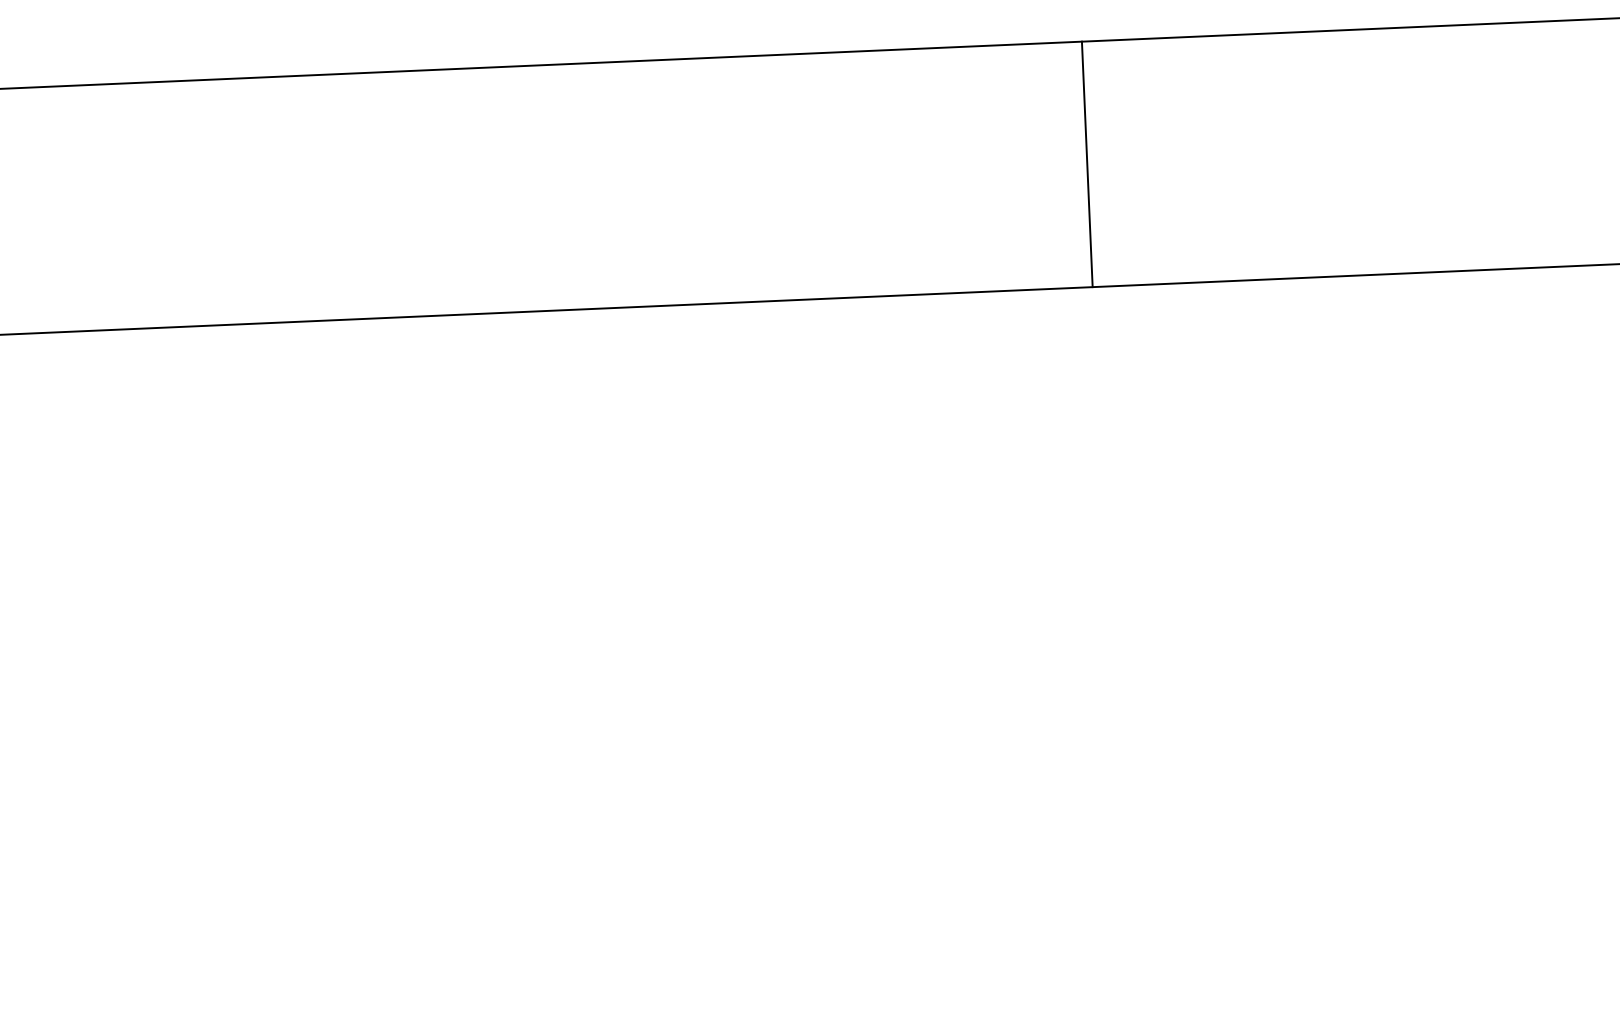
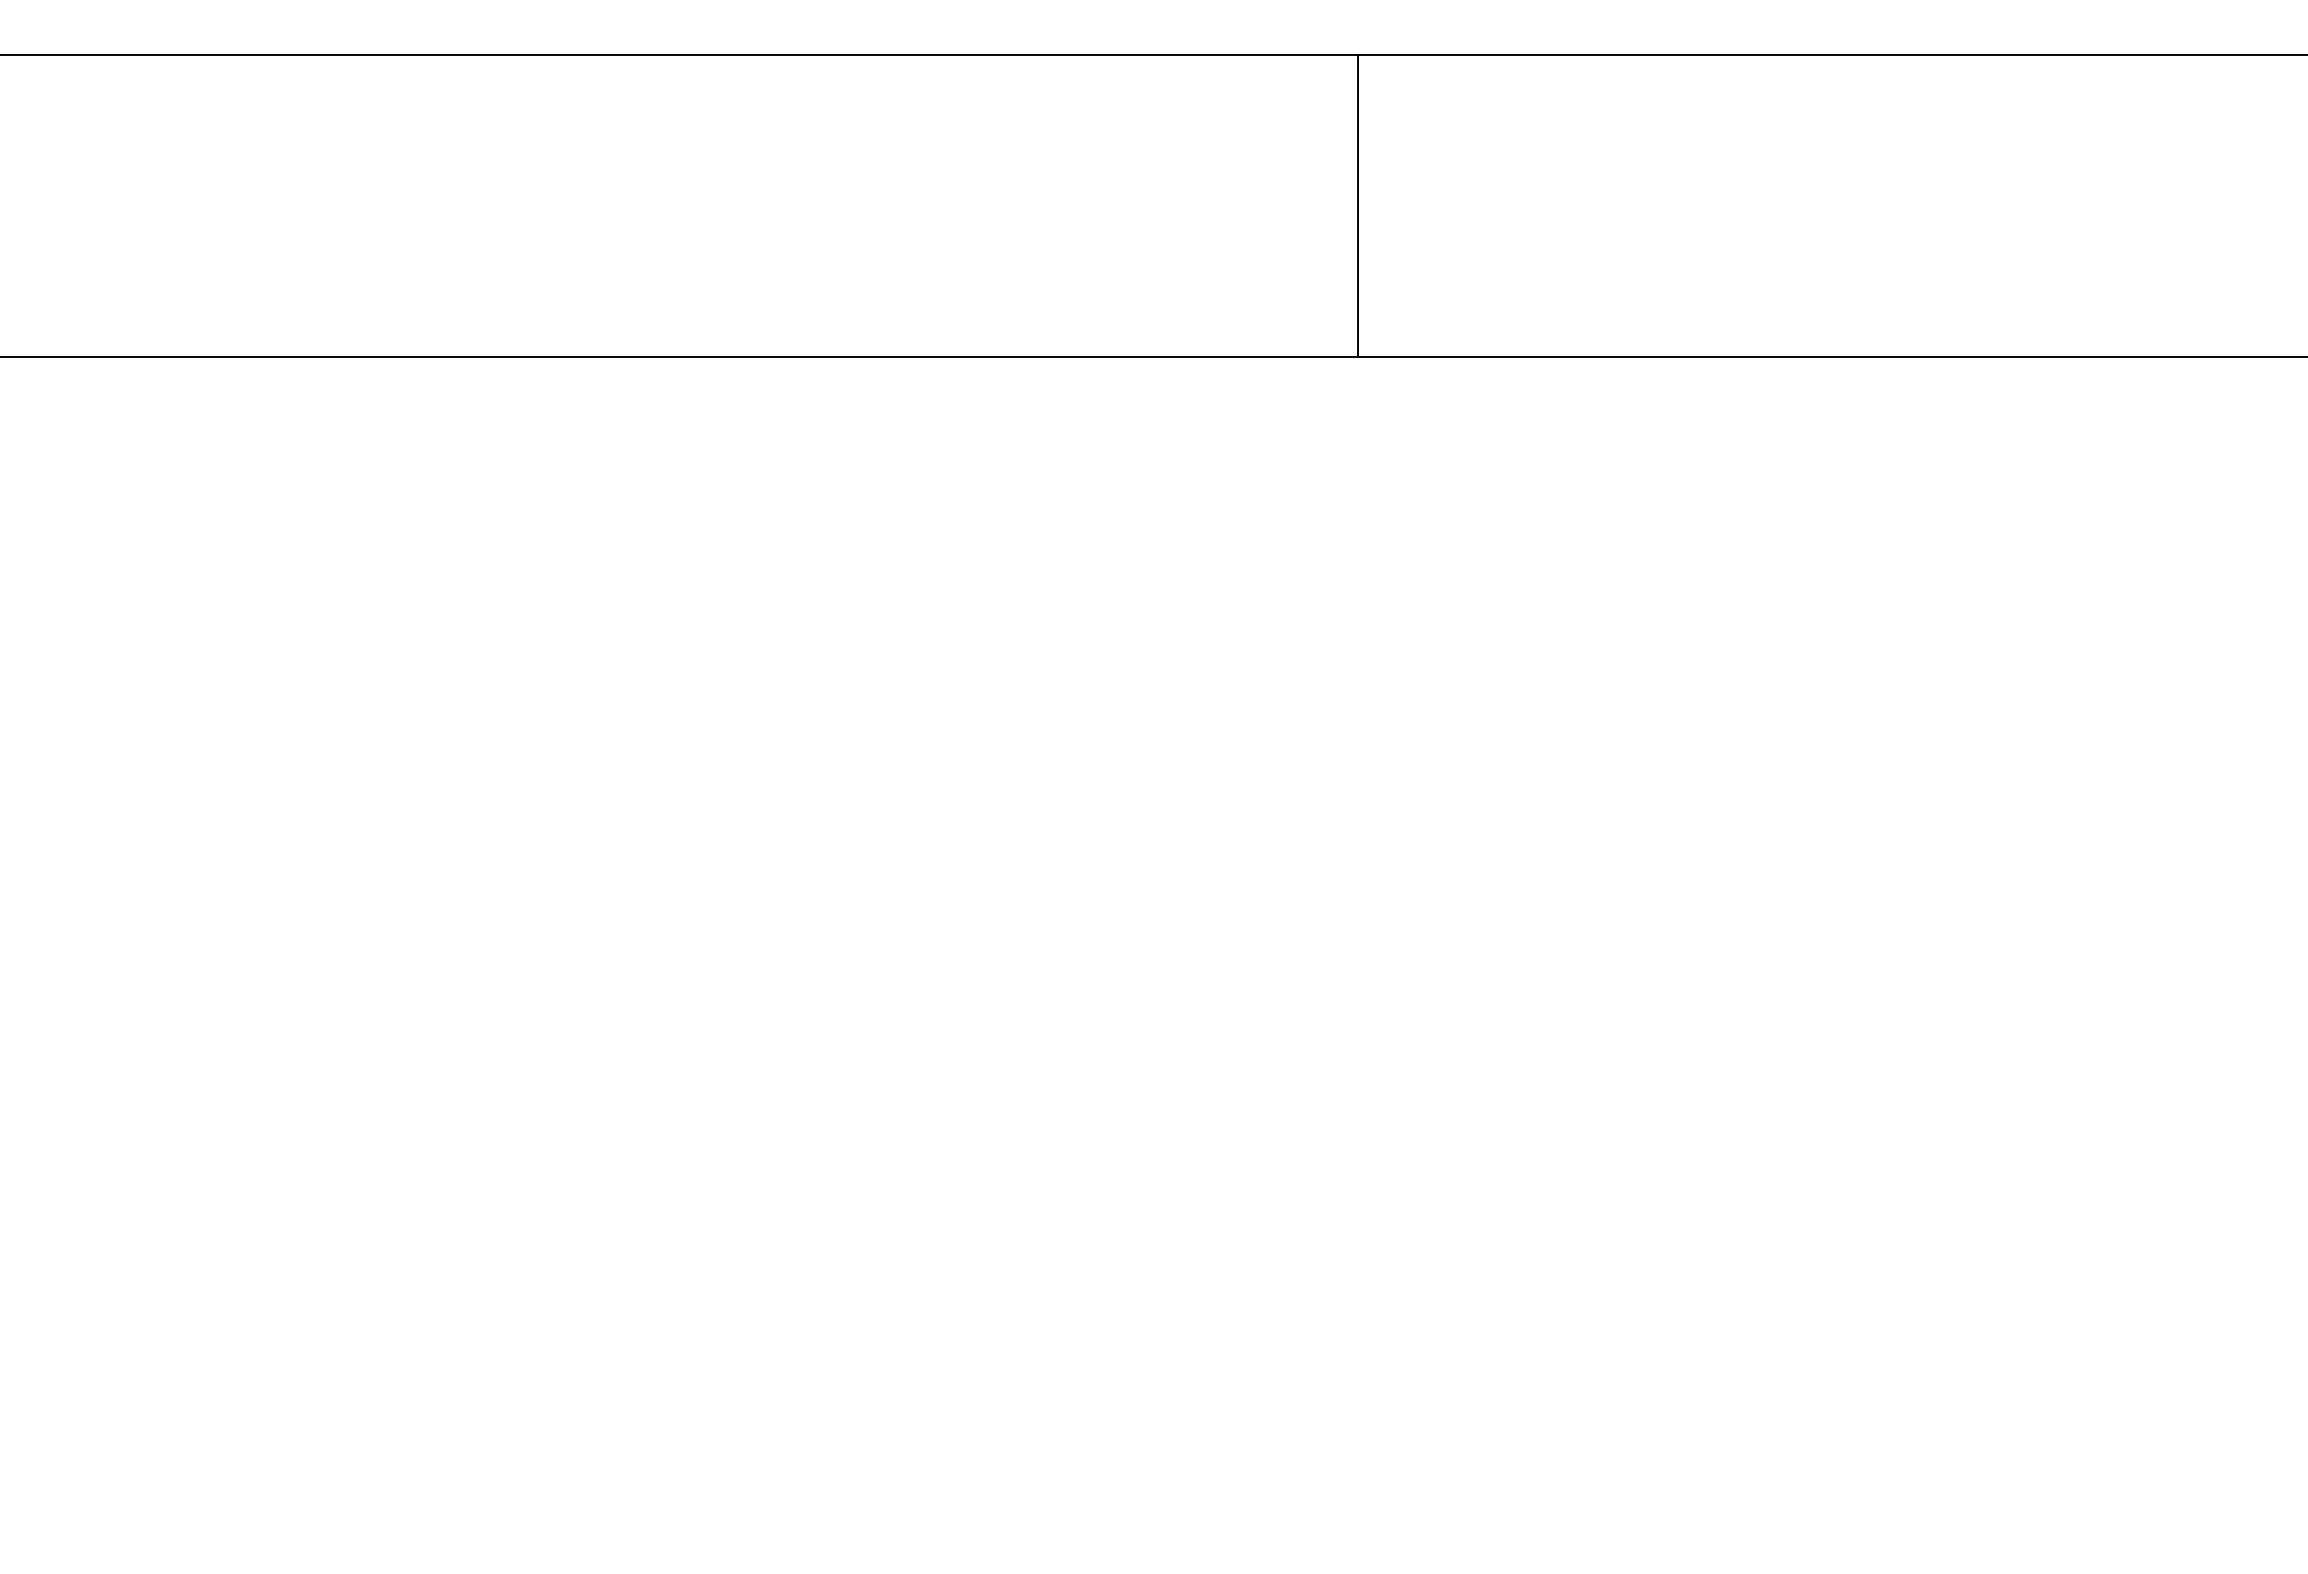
line: (1087, 163) -> (1358, 205), moved

